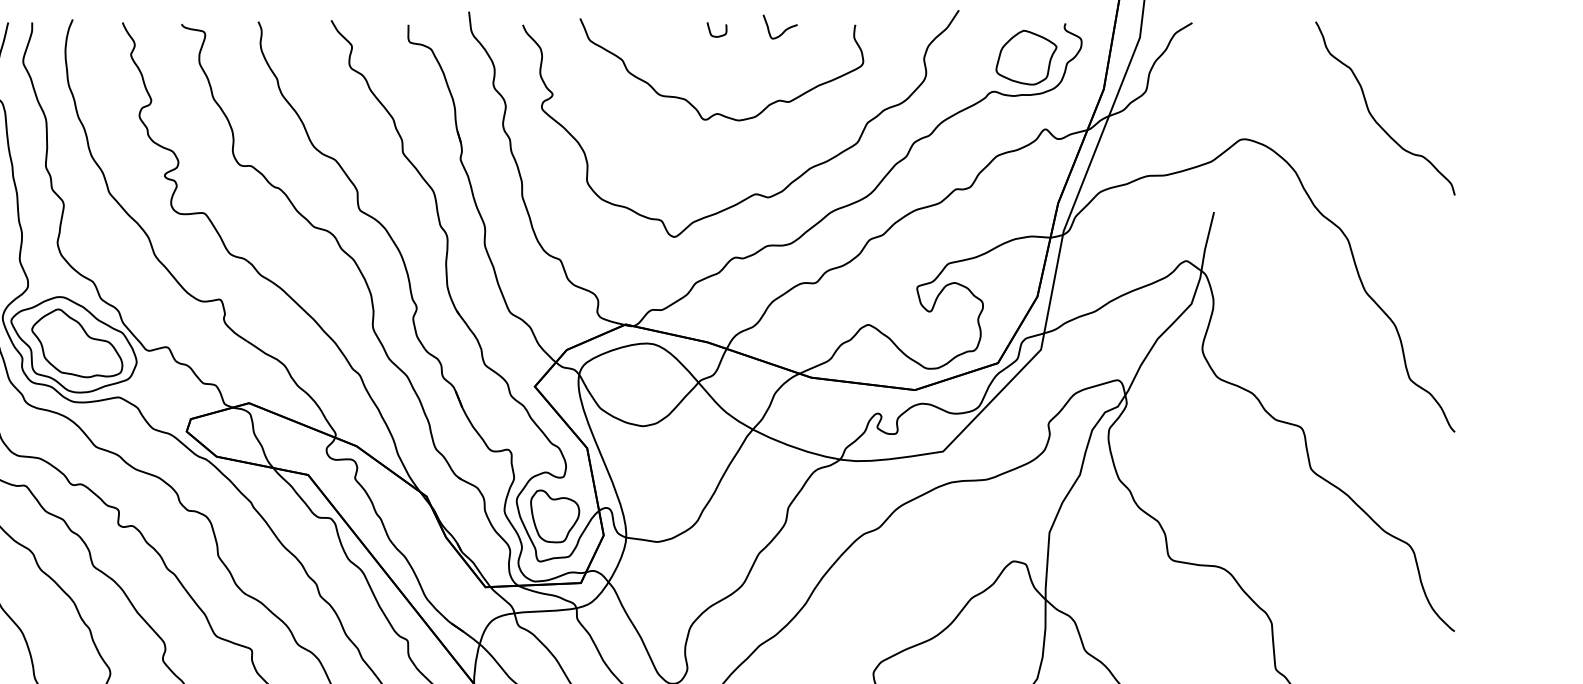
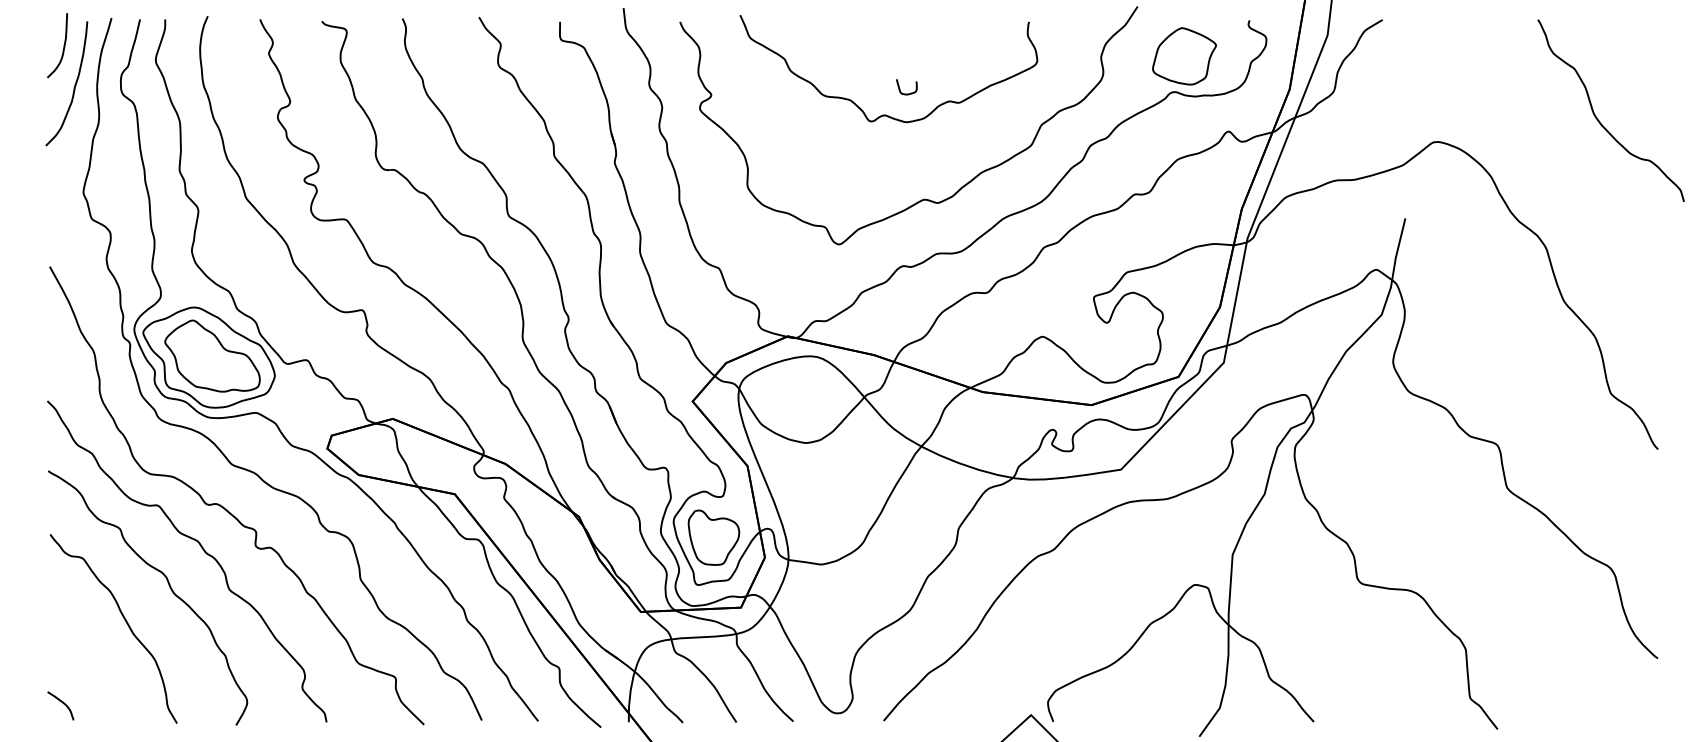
curve: (783, 31) -> (953, 28), removed
curve: (716, 35) -> (906, 93), moved
part: (1026, 57) -> (1184, 56), moved
curve: (1372, 115) -> (1597, 117), moved

